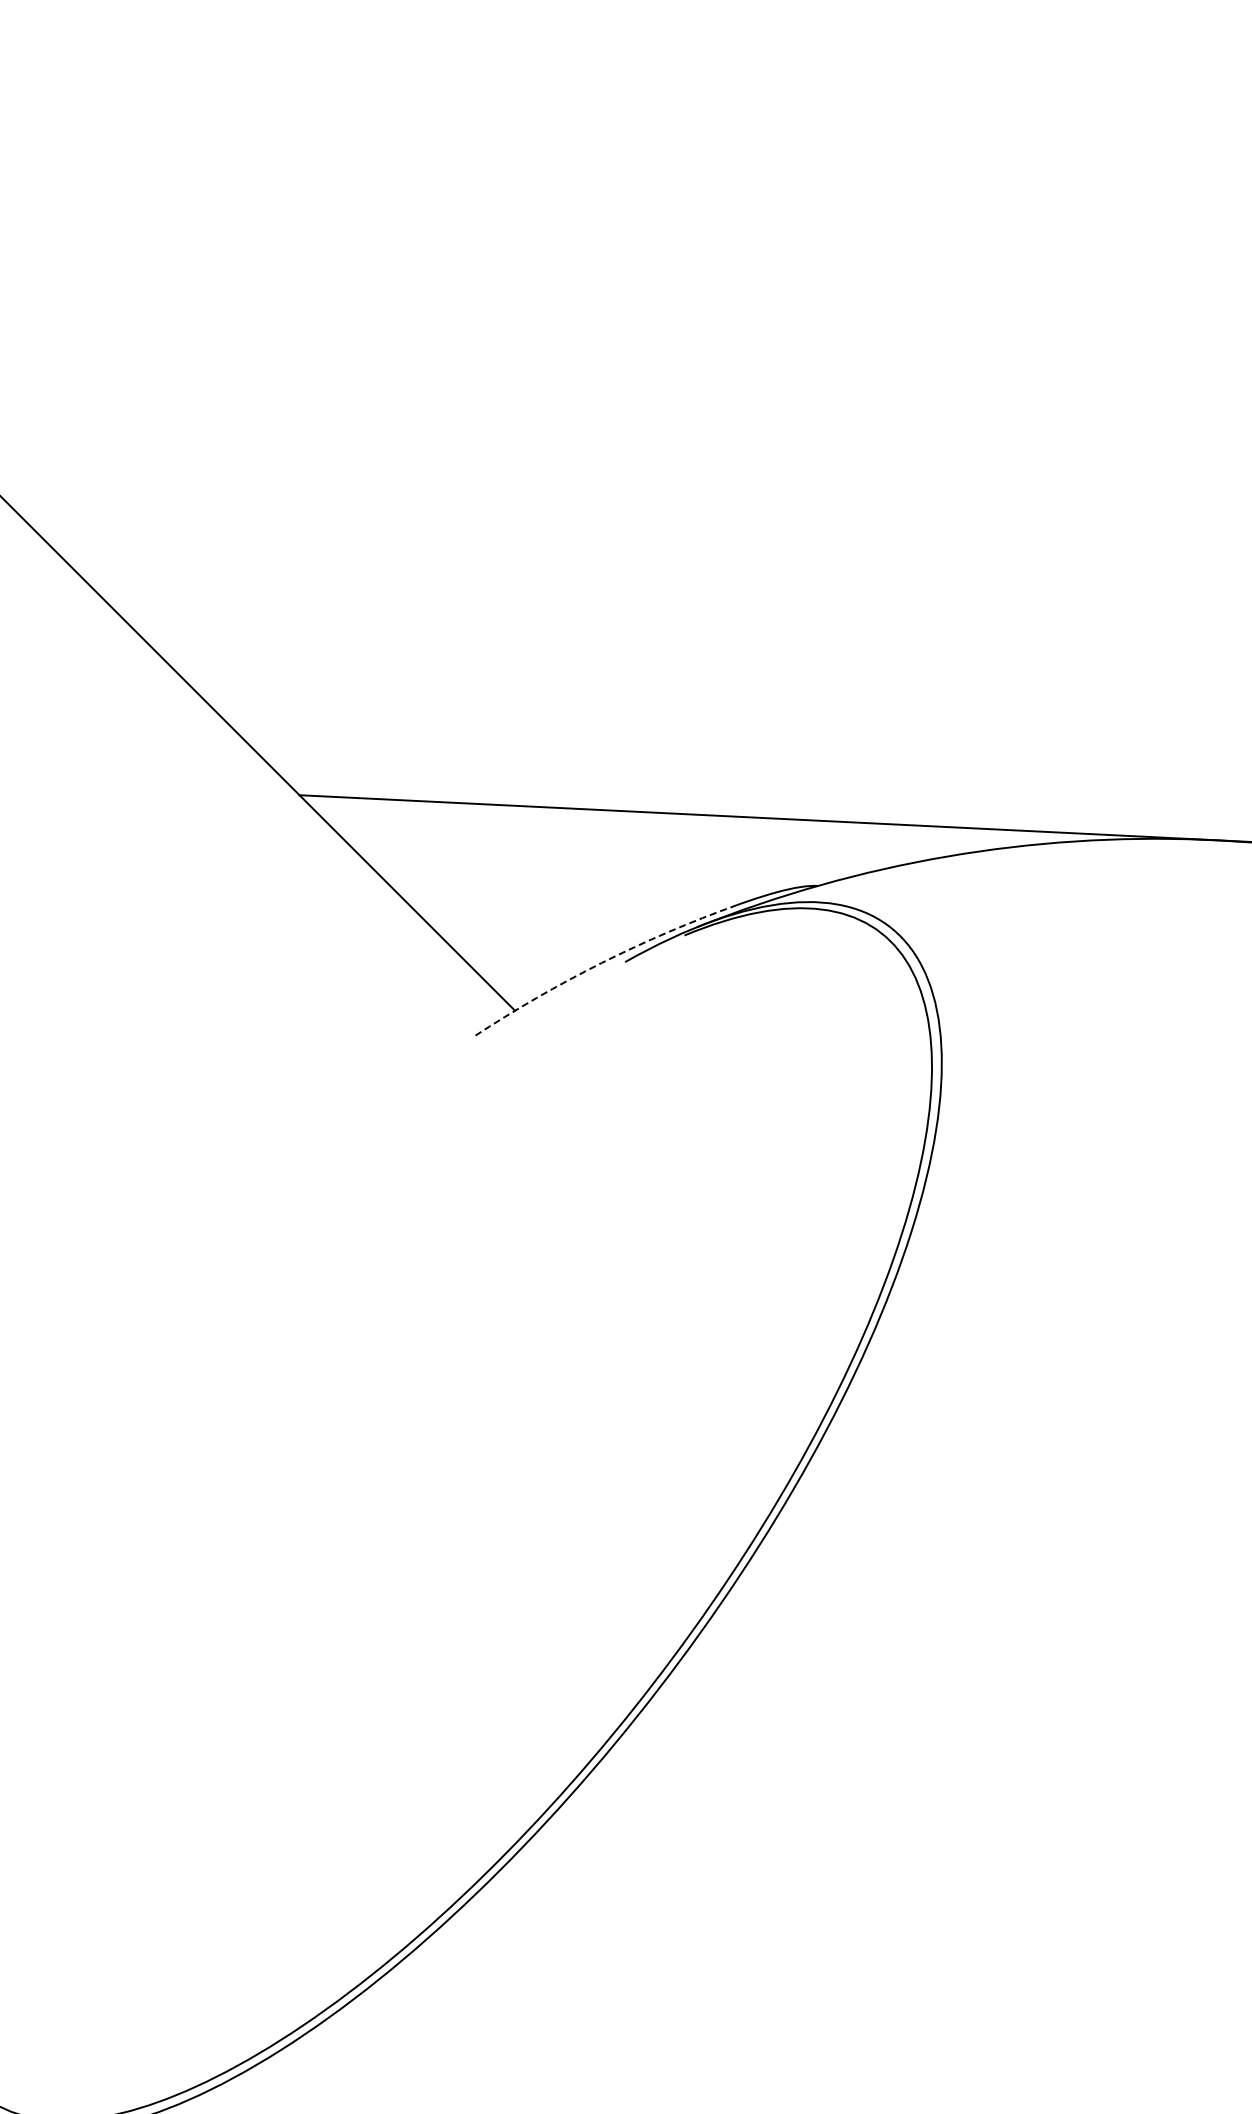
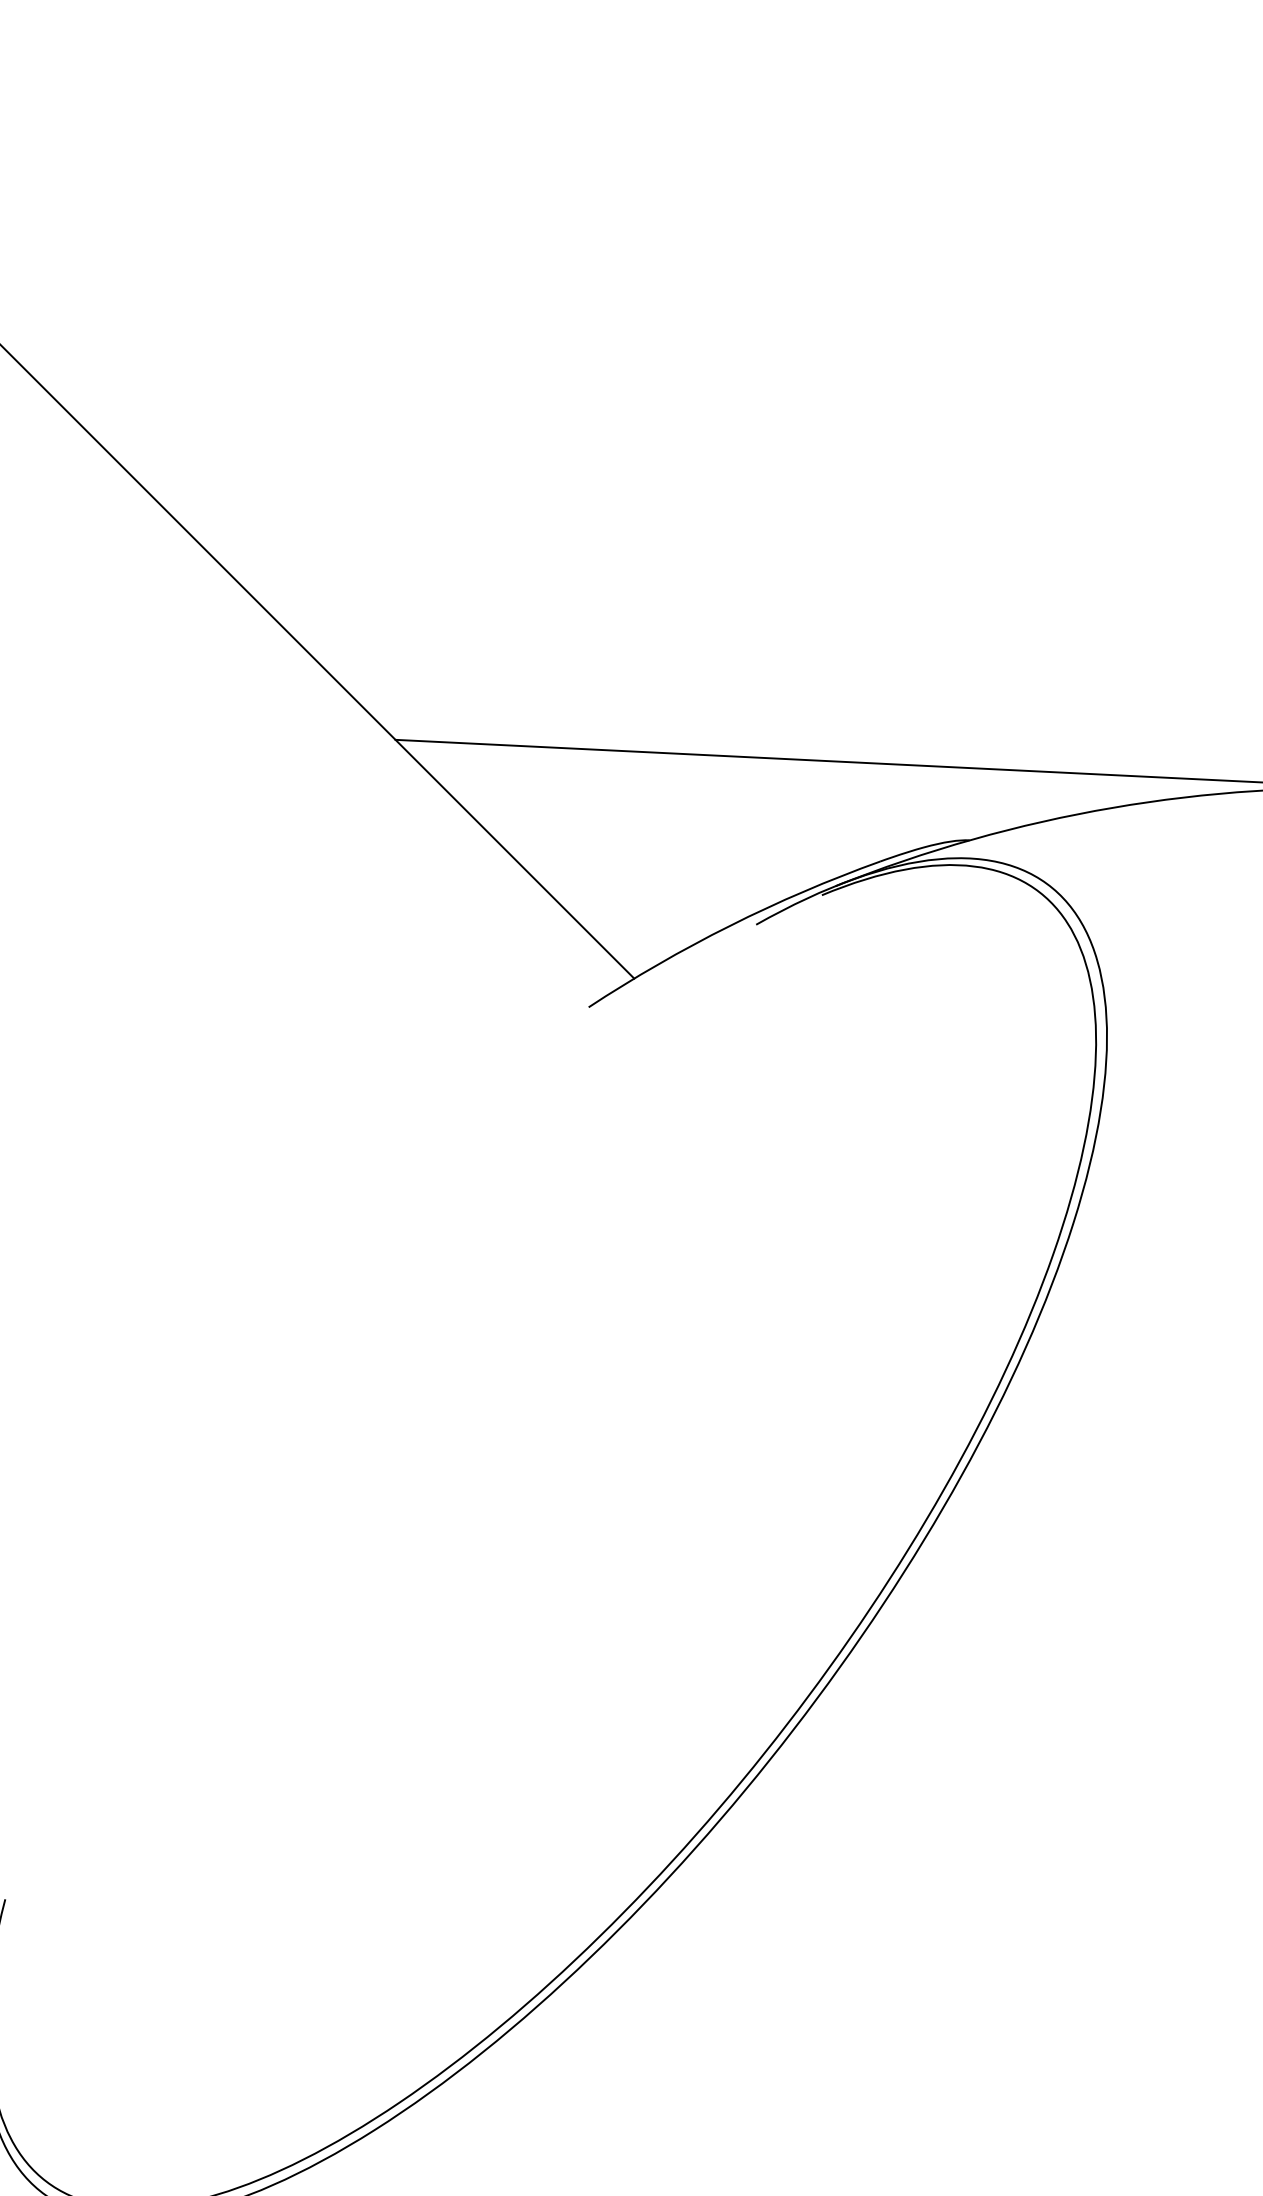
arc: (601, 963) -> (730, 926), dashed -> solid

